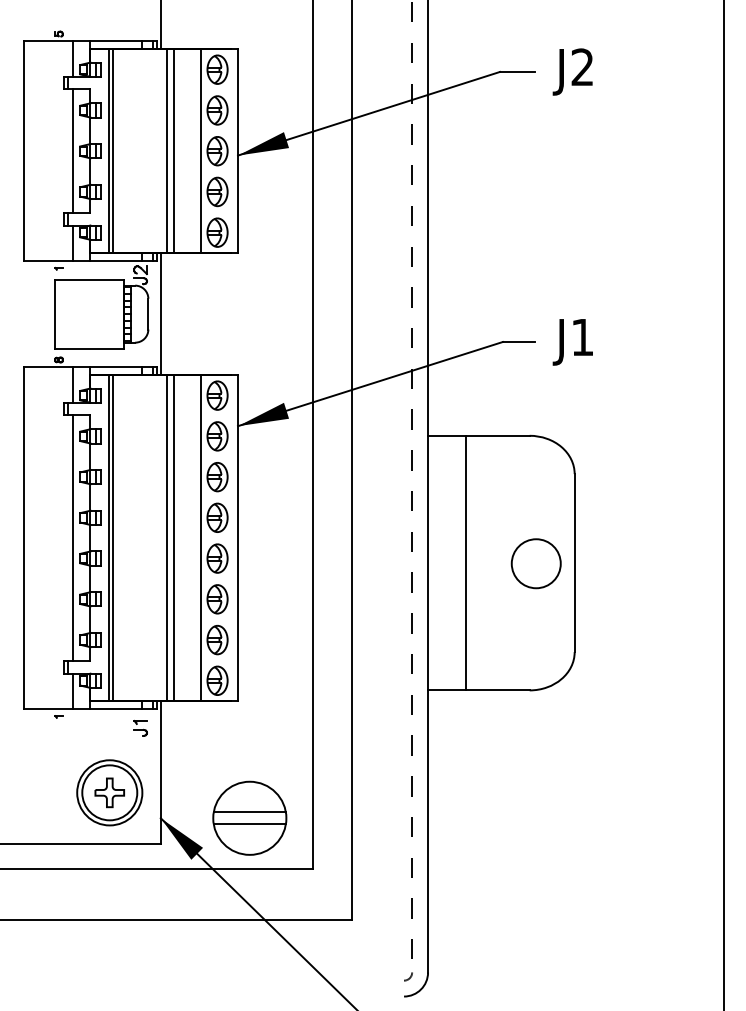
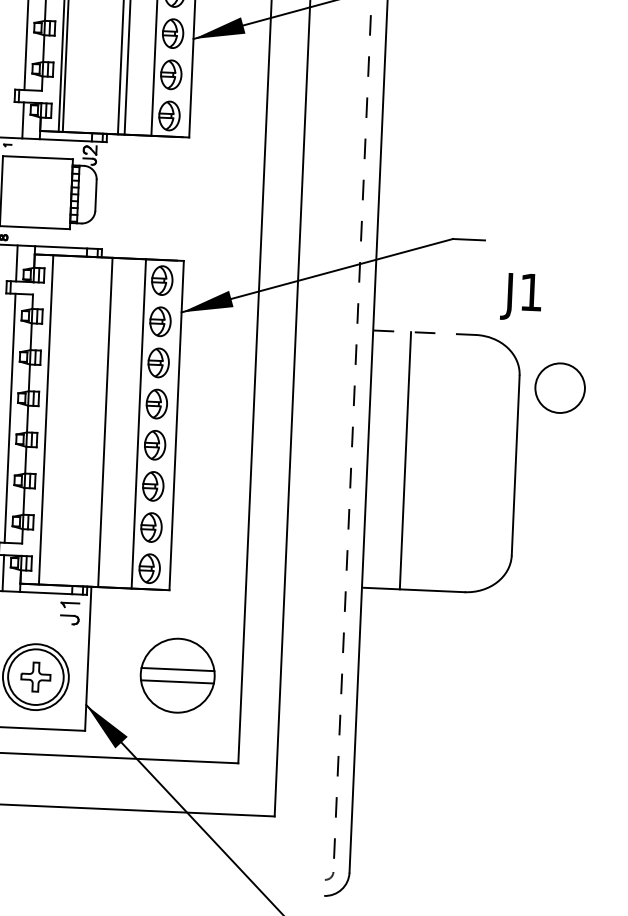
line: (160, 314) -> (108, 196), removed
text: (572, 342) -> (520, 297), moved
line: (478, 435) -> (424, 332), solid -> dashed
line: (112, 538) -> (49, 420), removed
line: (174, 538) -> (112, 423), removed
circle: (535, 563) -> (559, 387), moved
part: (140, 727) -> (69, 612), size x1.4
part: (249, 817) -> (177, 674), moved

